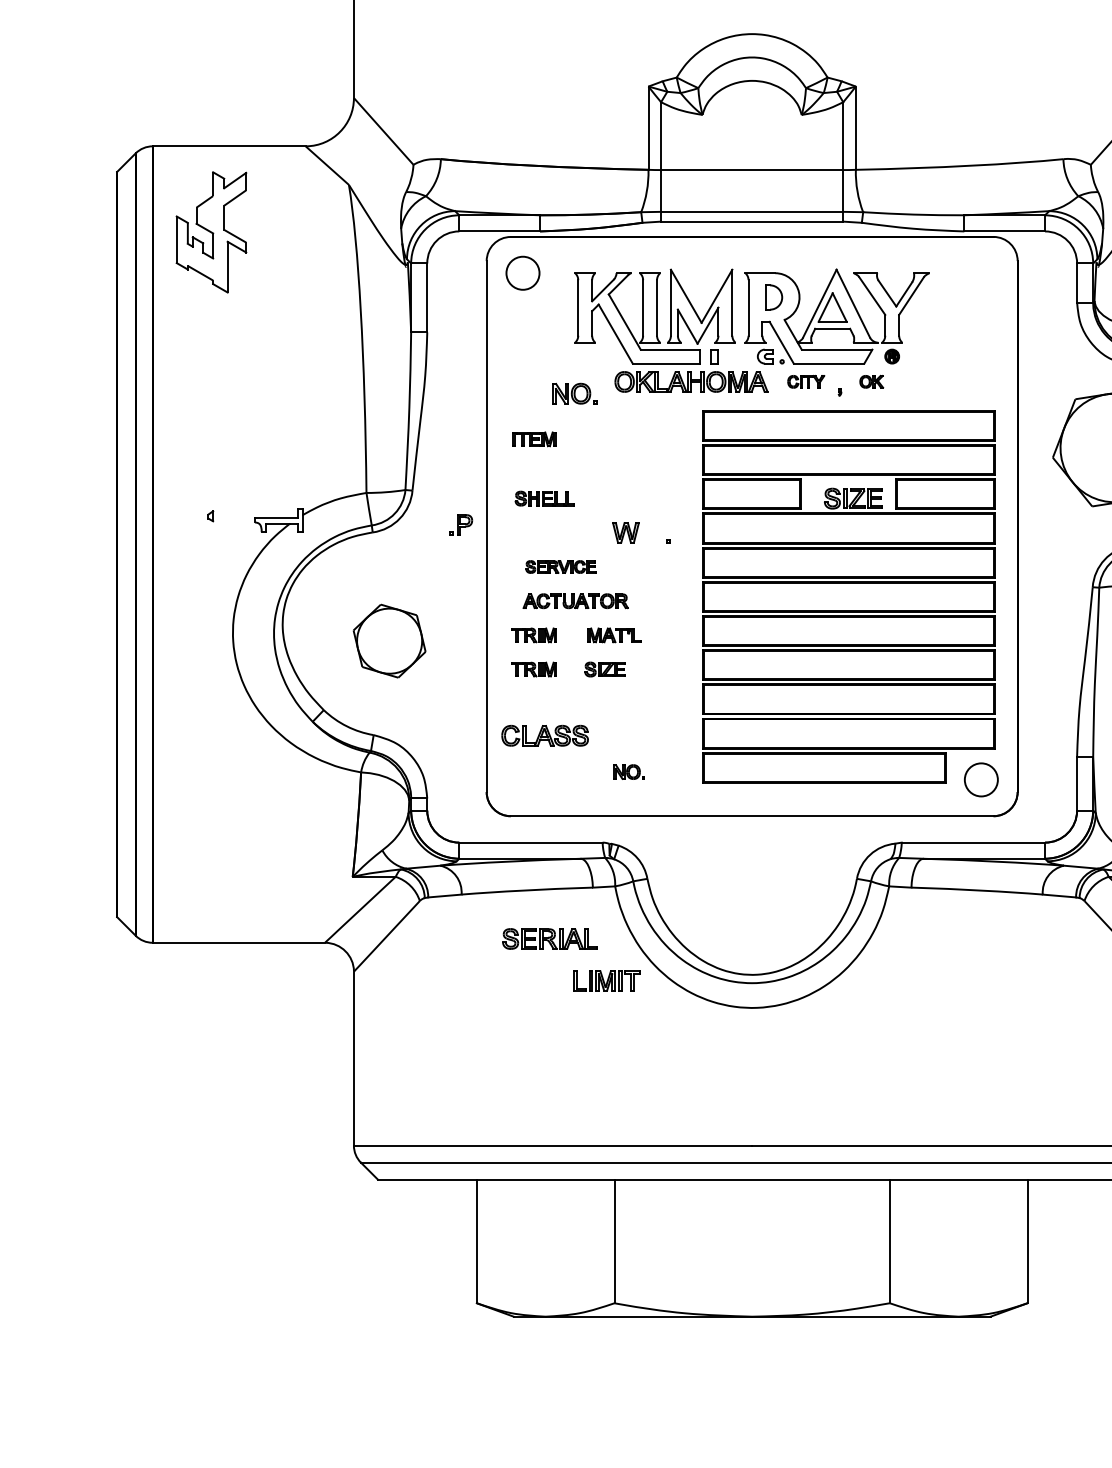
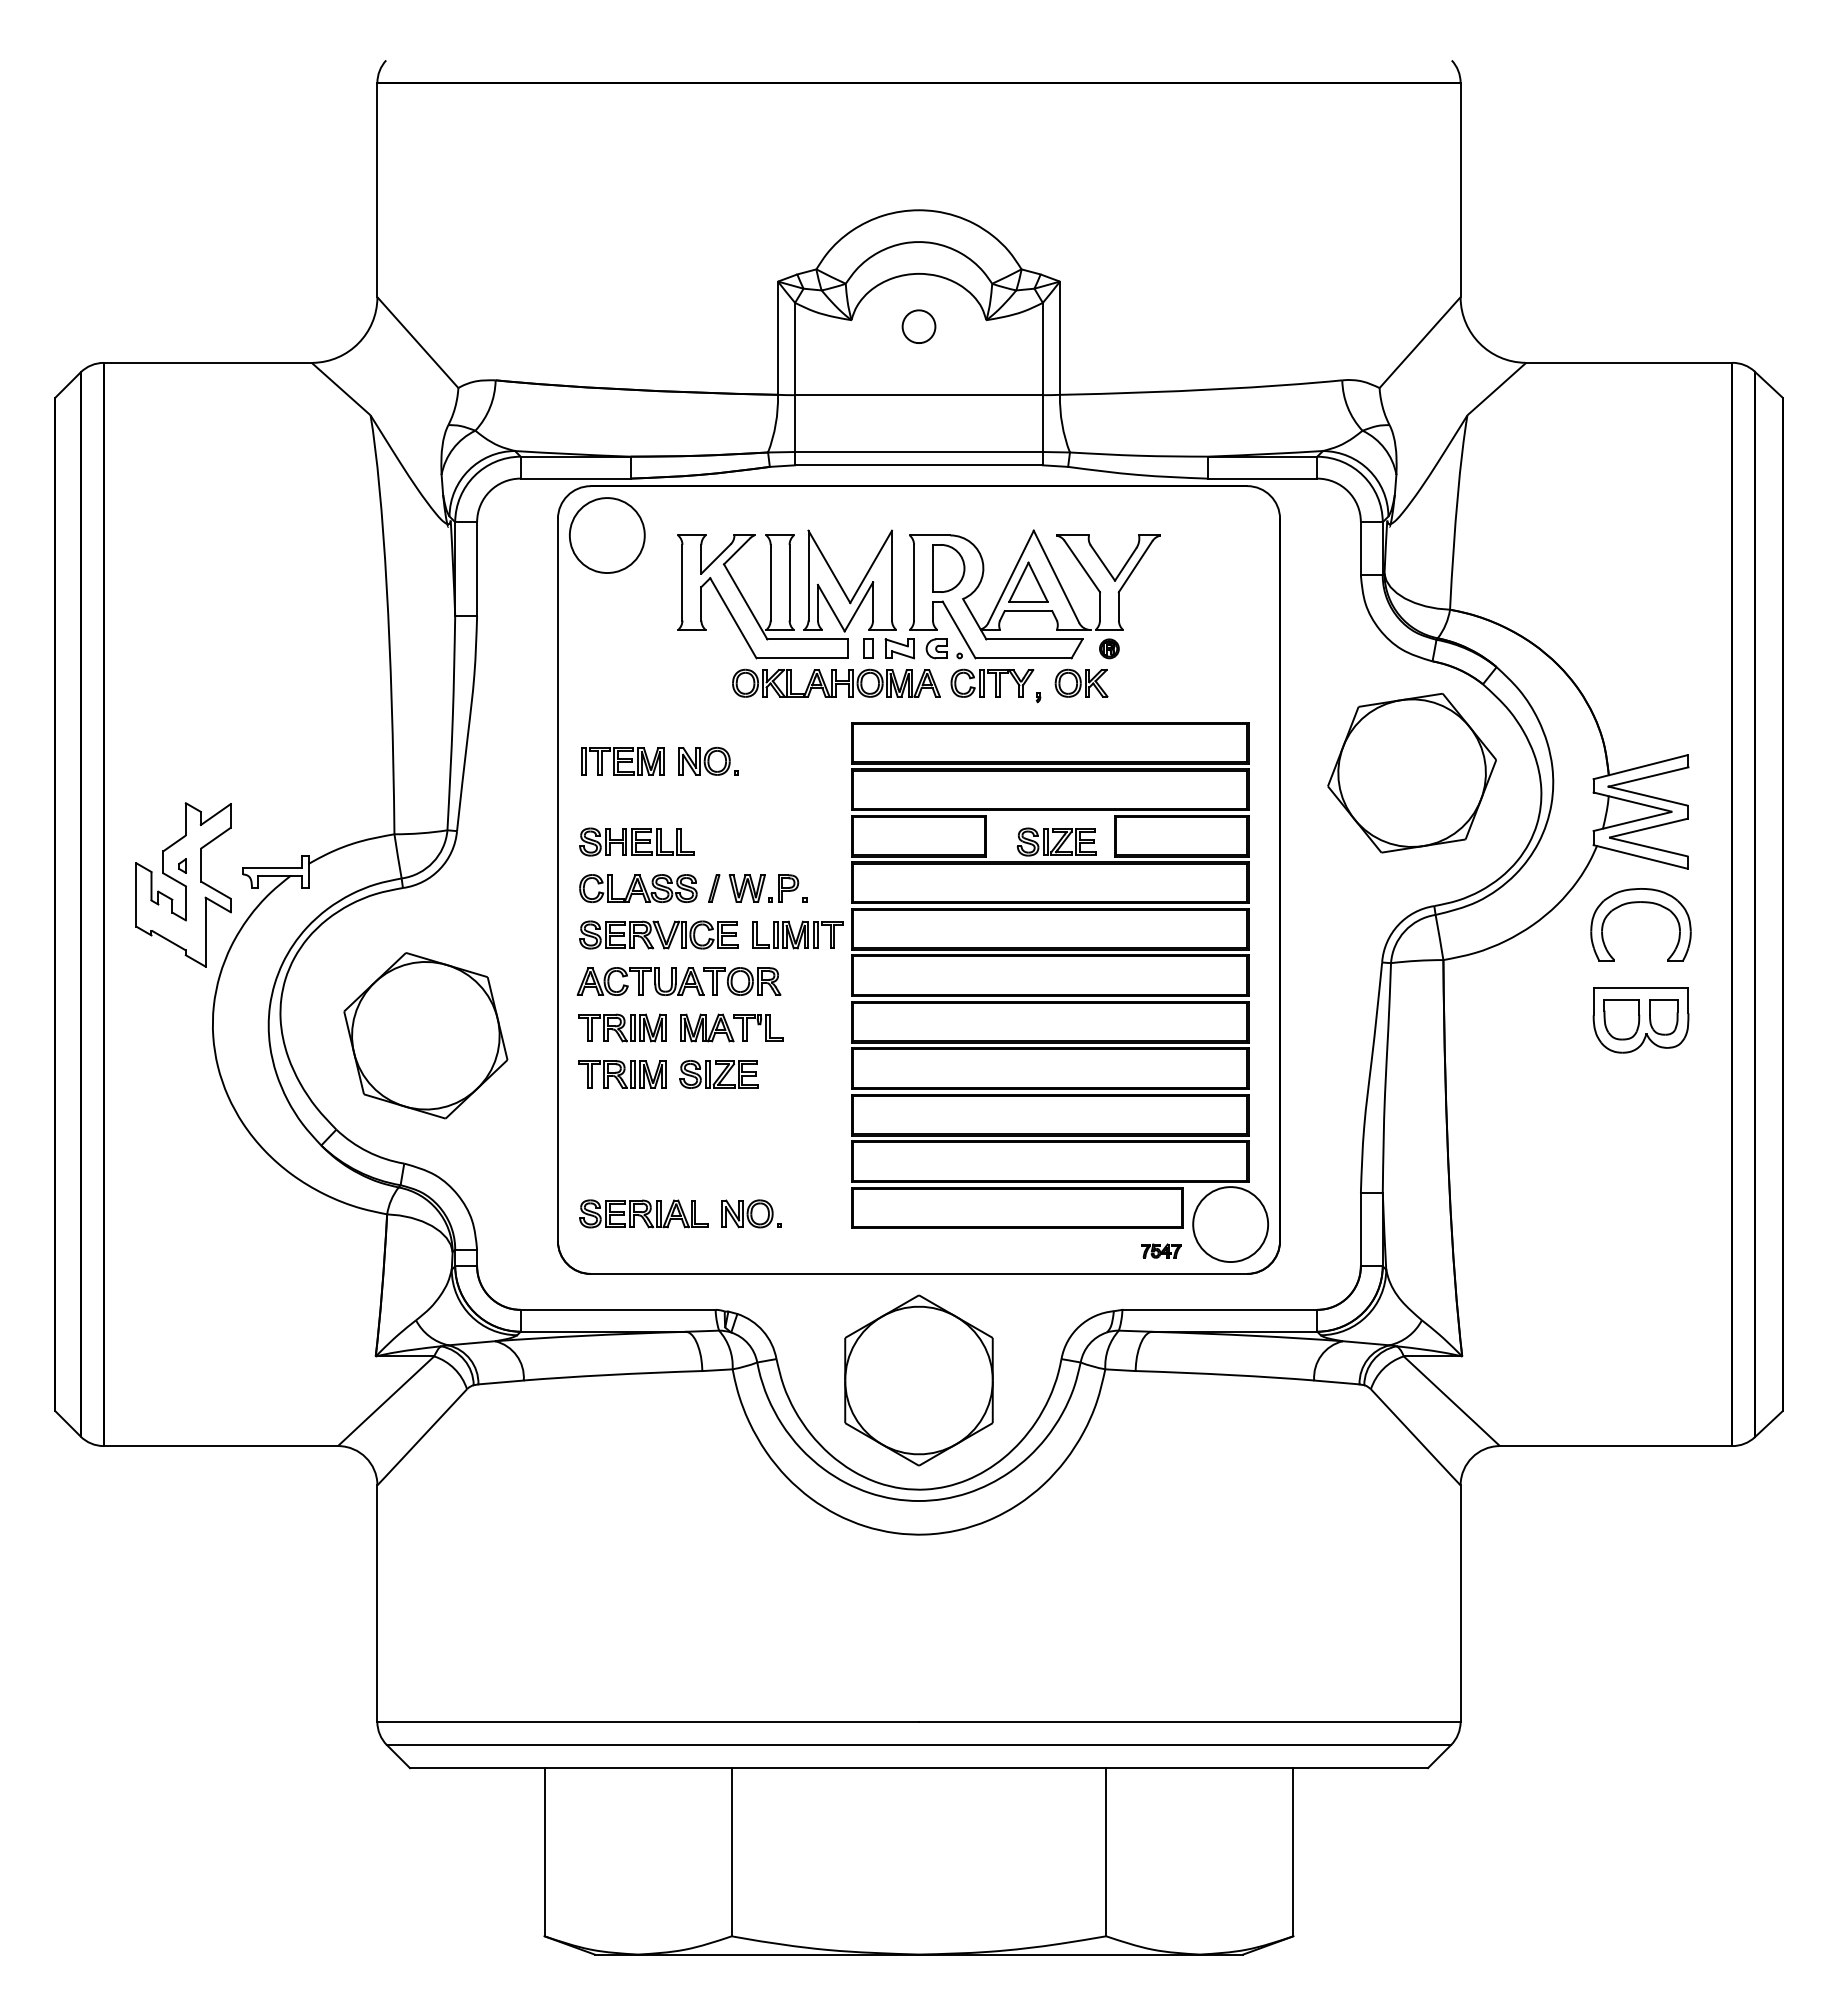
part: (751, 119) -> (918, 326), added
part: (211, 232) -> (183, 884), moved
circle: (522, 273) -> (606, 535), size x1.67
part: (773, 297) -> (948, 568), size x1.43
part: (737, 356) -> (899, 648), added
part: (806, 381) -> (992, 682), size x1.67
part: (871, 381) -> (1081, 682), size x1.67
part: (574, 393) -> (708, 760), moved
part: (534, 439) -> (622, 761), size x1.43
part: (544, 498) -> (636, 841), size x1.43
part: (461, 524) -> (783, 888), moved
part: (601, 532) -> (714, 888), added
part: (560, 566) -> (658, 934), size x1.67
part: (575, 601) -> (678, 981), size x1.43
part: (534, 635) -> (622, 1027), size x1.43
part: (614, 635) -> (731, 1027), size x1.43
part: (389, 640) -> (425, 1035), size x1.67
part: (534, 669) -> (622, 1074), size x1.43
part: (604, 669) -> (718, 1074), size x1.43
part: (545, 735) -> (638, 888), moved
part: (629, 771) -> (751, 1213), size x1.43
circle: (981, 779) -> (1230, 1224), size x1.67
part: (930, 798) -> (1161, 1250), added
part: (751, 894) -> (918, 1380), added
part: (549, 938) -> (643, 1213), moved
part: (606, 980) -> (797, 934), moved

